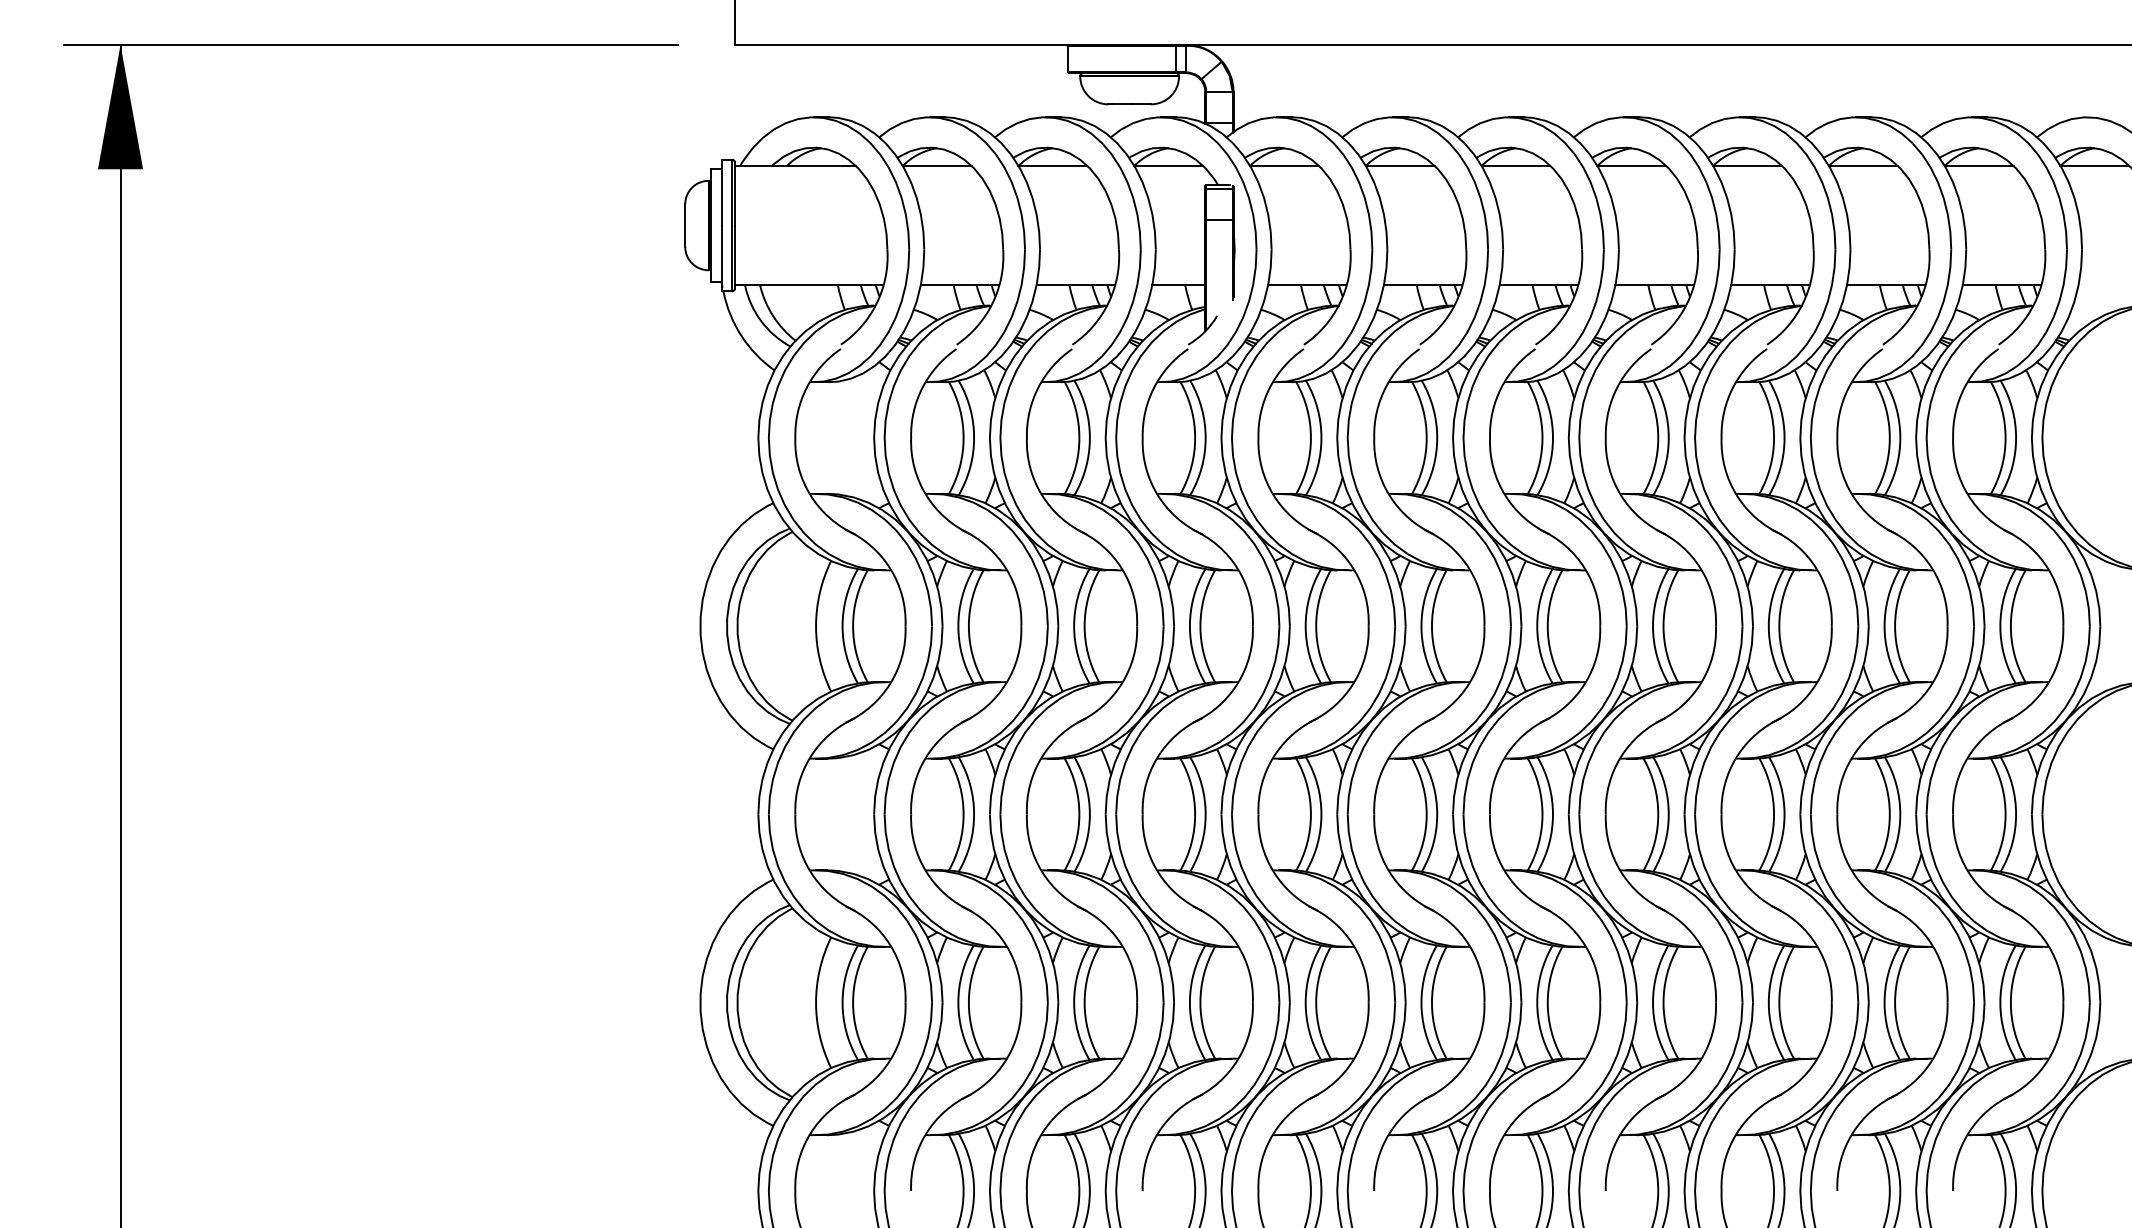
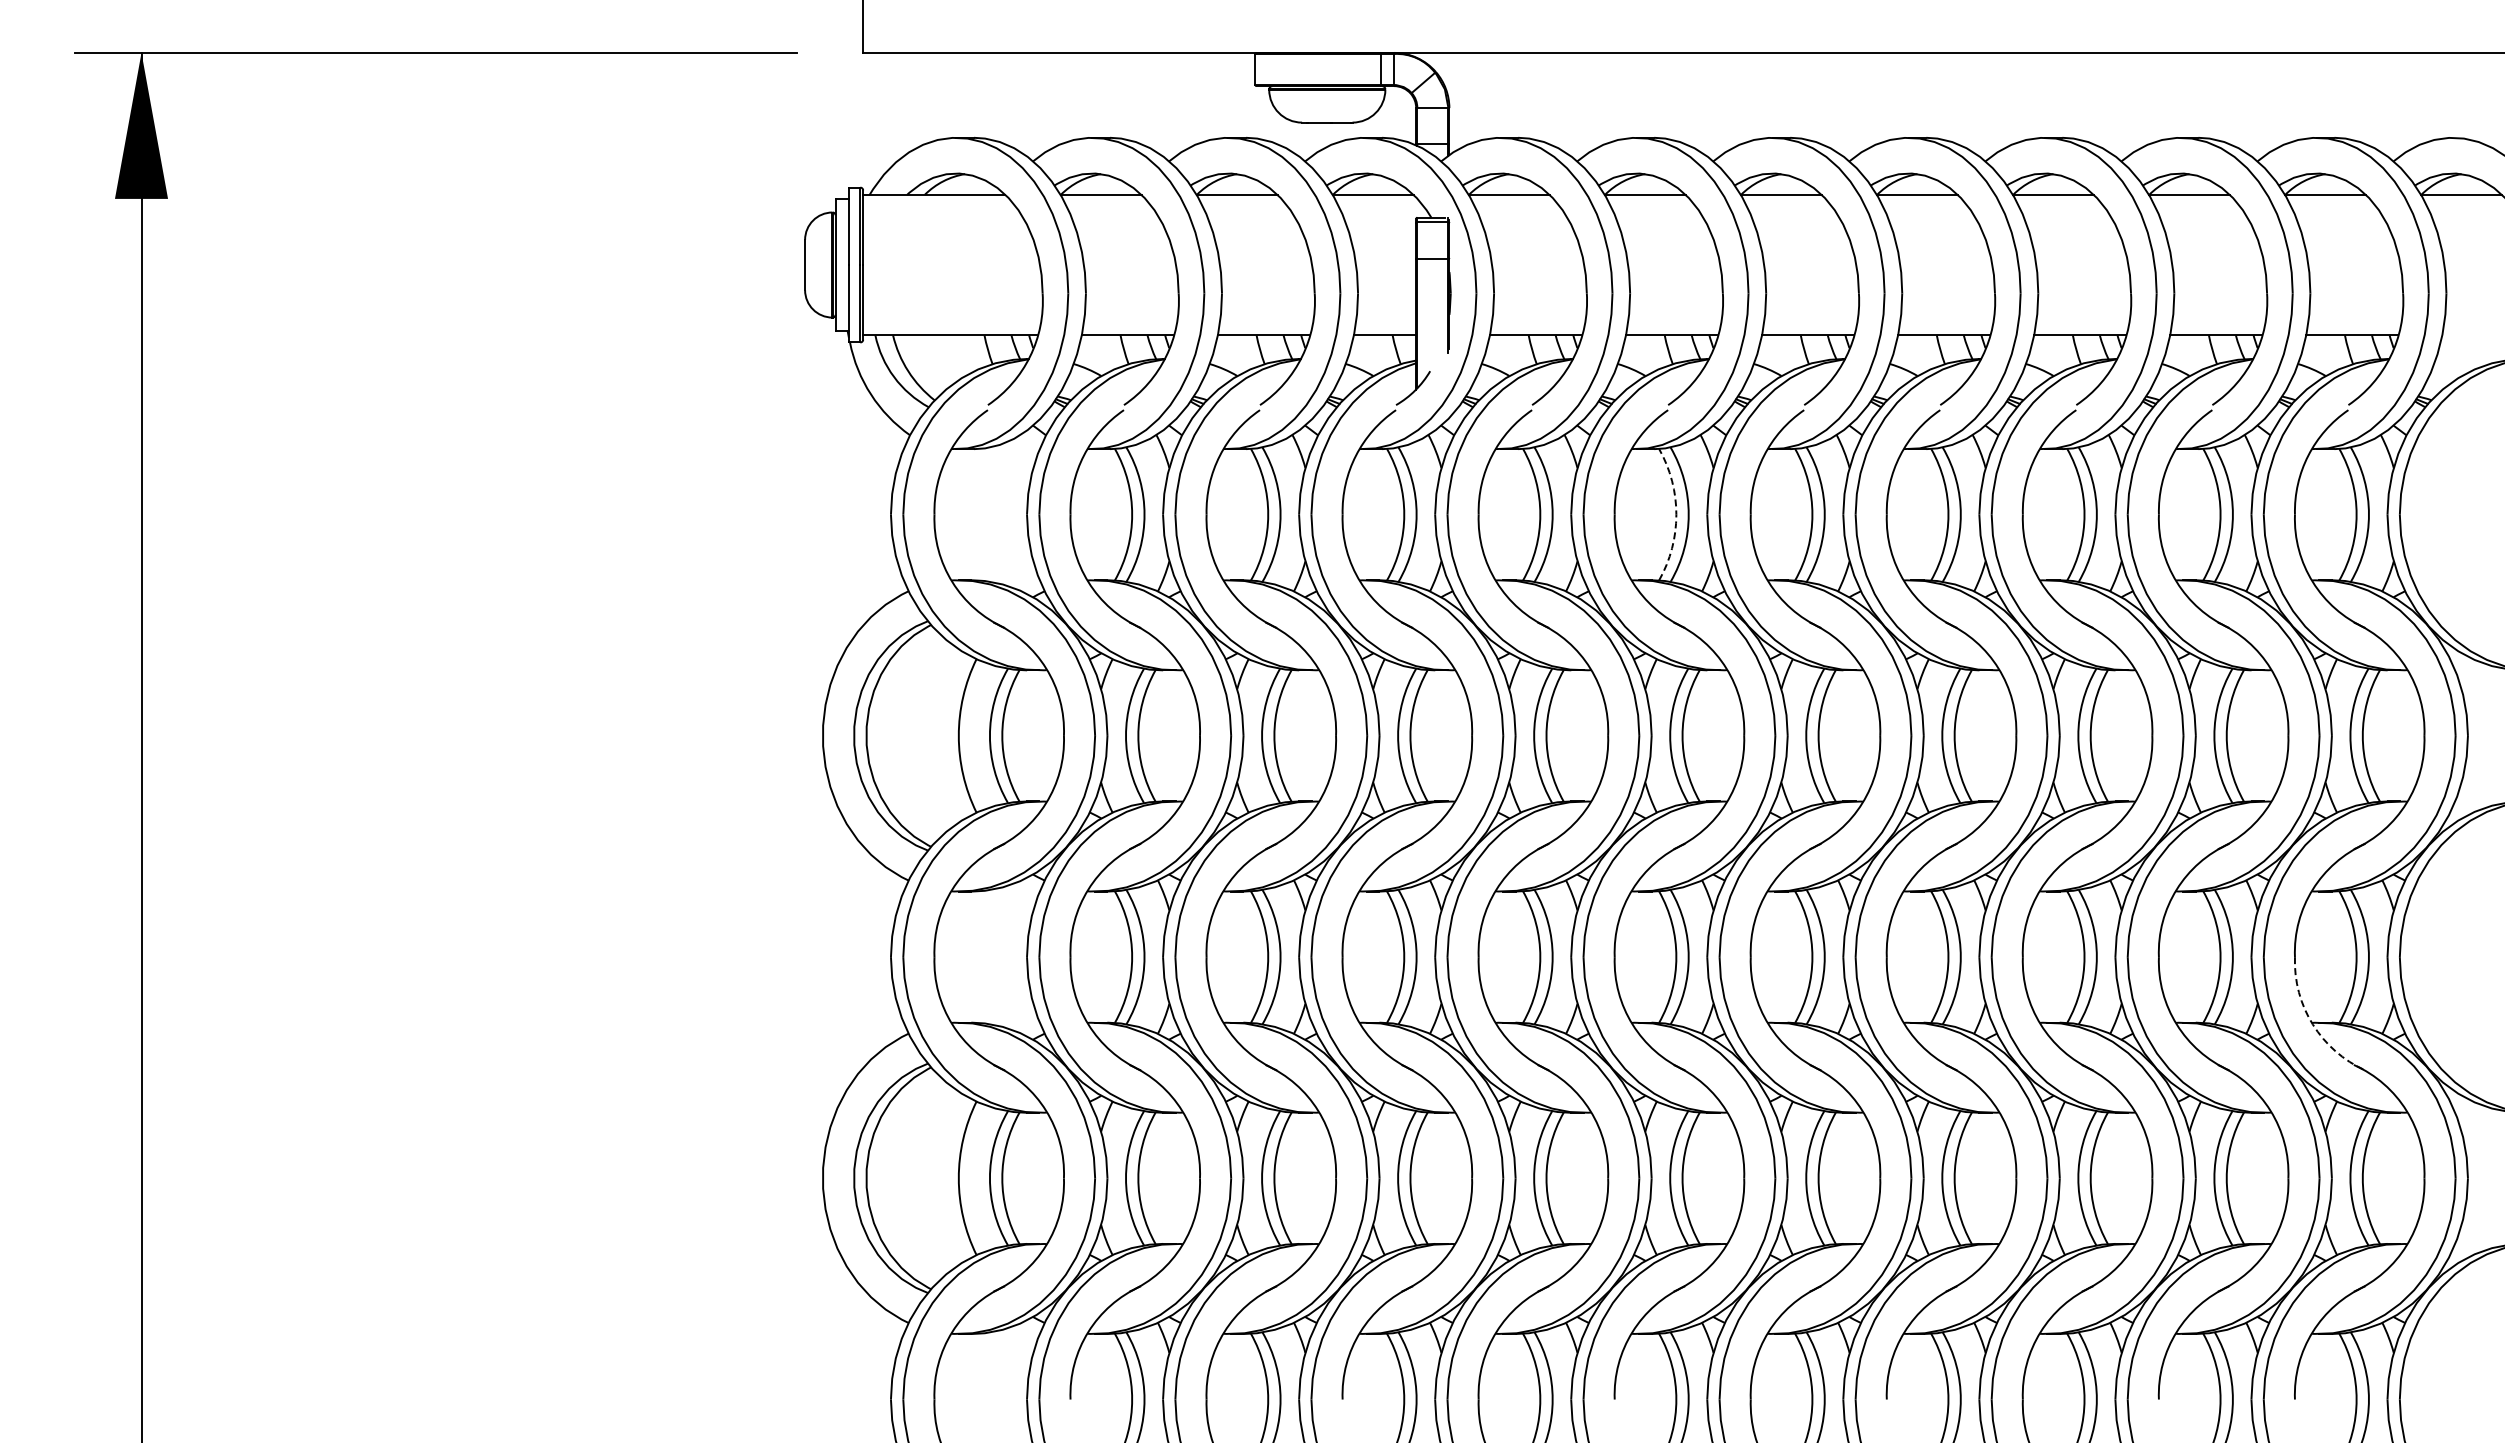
arc: (1426, 437) -> (1676, 514), solid -> dashed
arc: (1968, 871) -> (2312, 1024), solid -> dashed

